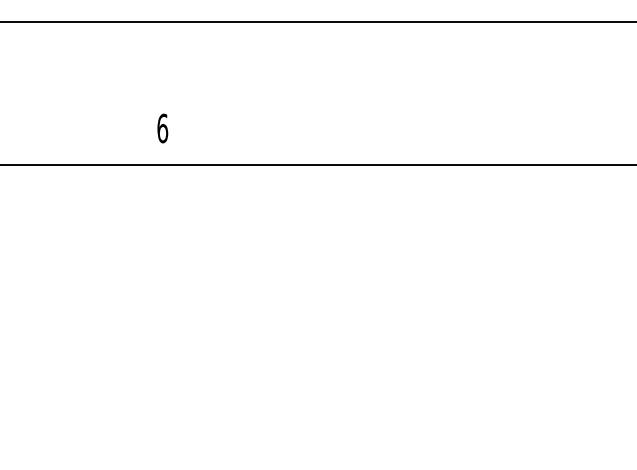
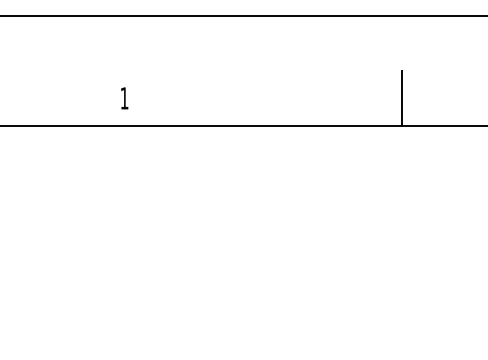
text: (162, 128) -> (124, 98), 6 -> 1
line: (524, 129) -> (401, 99), added

